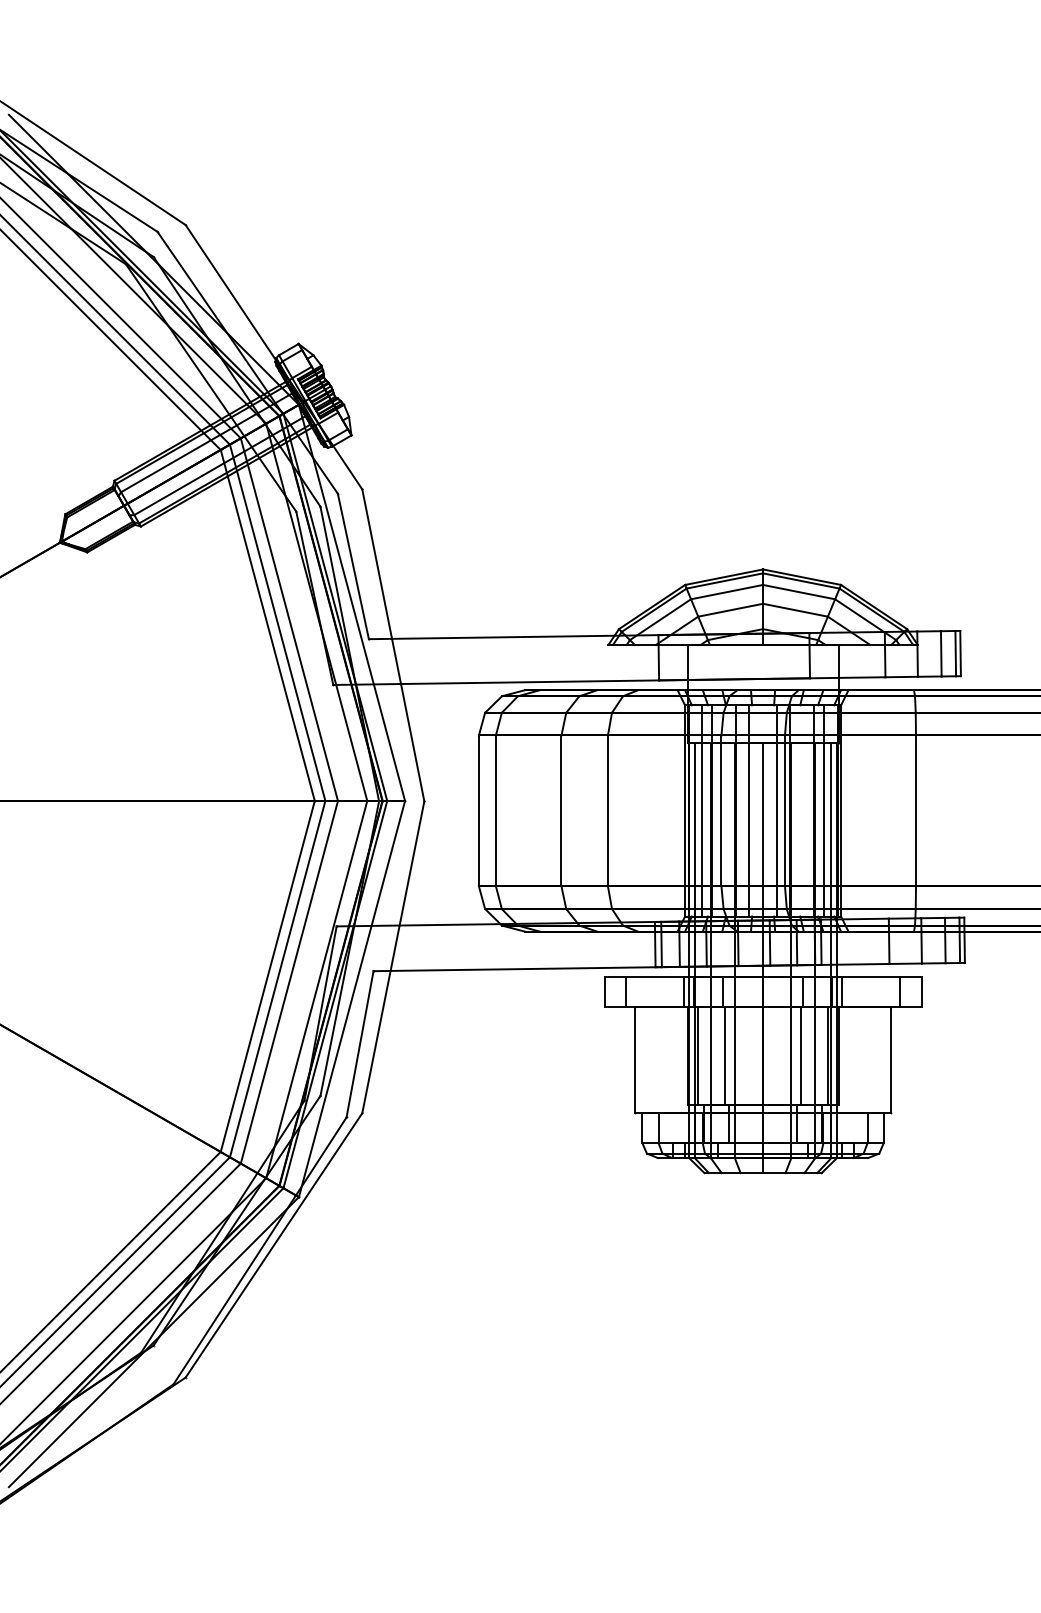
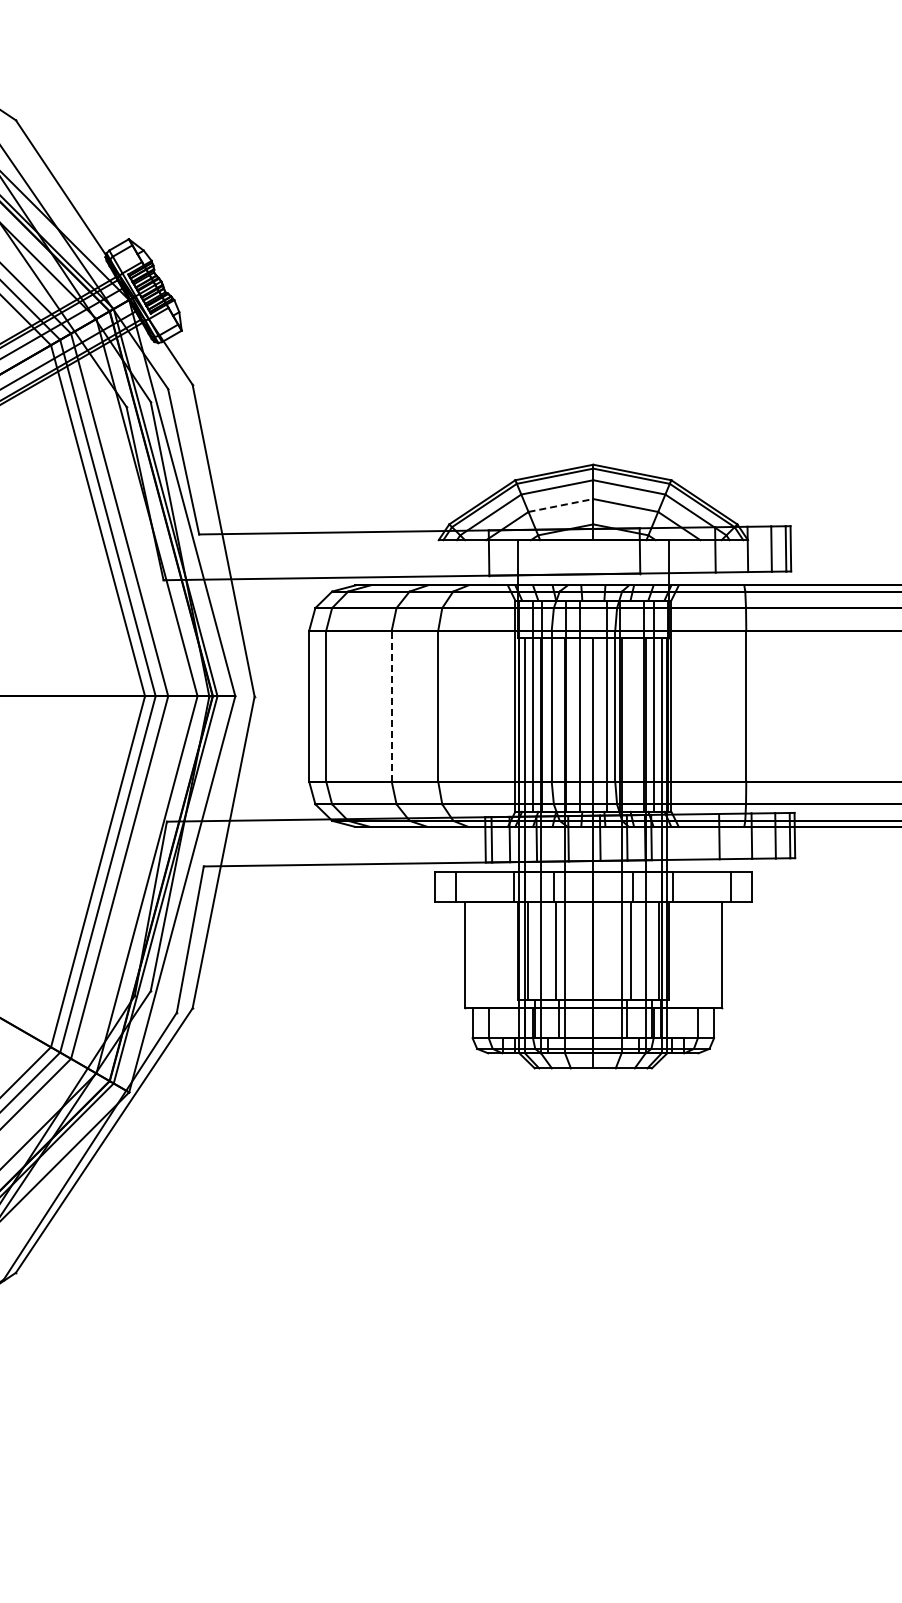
line: (731, 610) -> (561, 505), solid -> dashed
line: (561, 810) -> (391, 705), solid -> dashed

